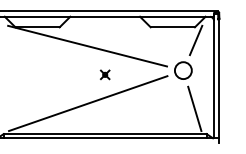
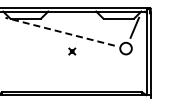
line: (86, 45) -> (59, 31), solid -> dashed
line: (88, 103) -> (60, 71), removed
line: (194, 108) -> (133, 74), removed

